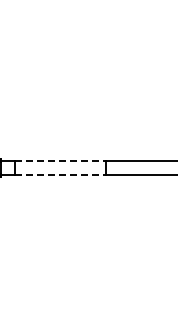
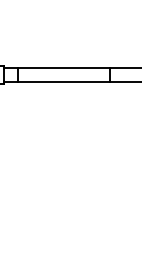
line: (60, 160) -> (63, 67), dashed -> solid
line: (60, 175) -> (63, 82), dashed -> solid

